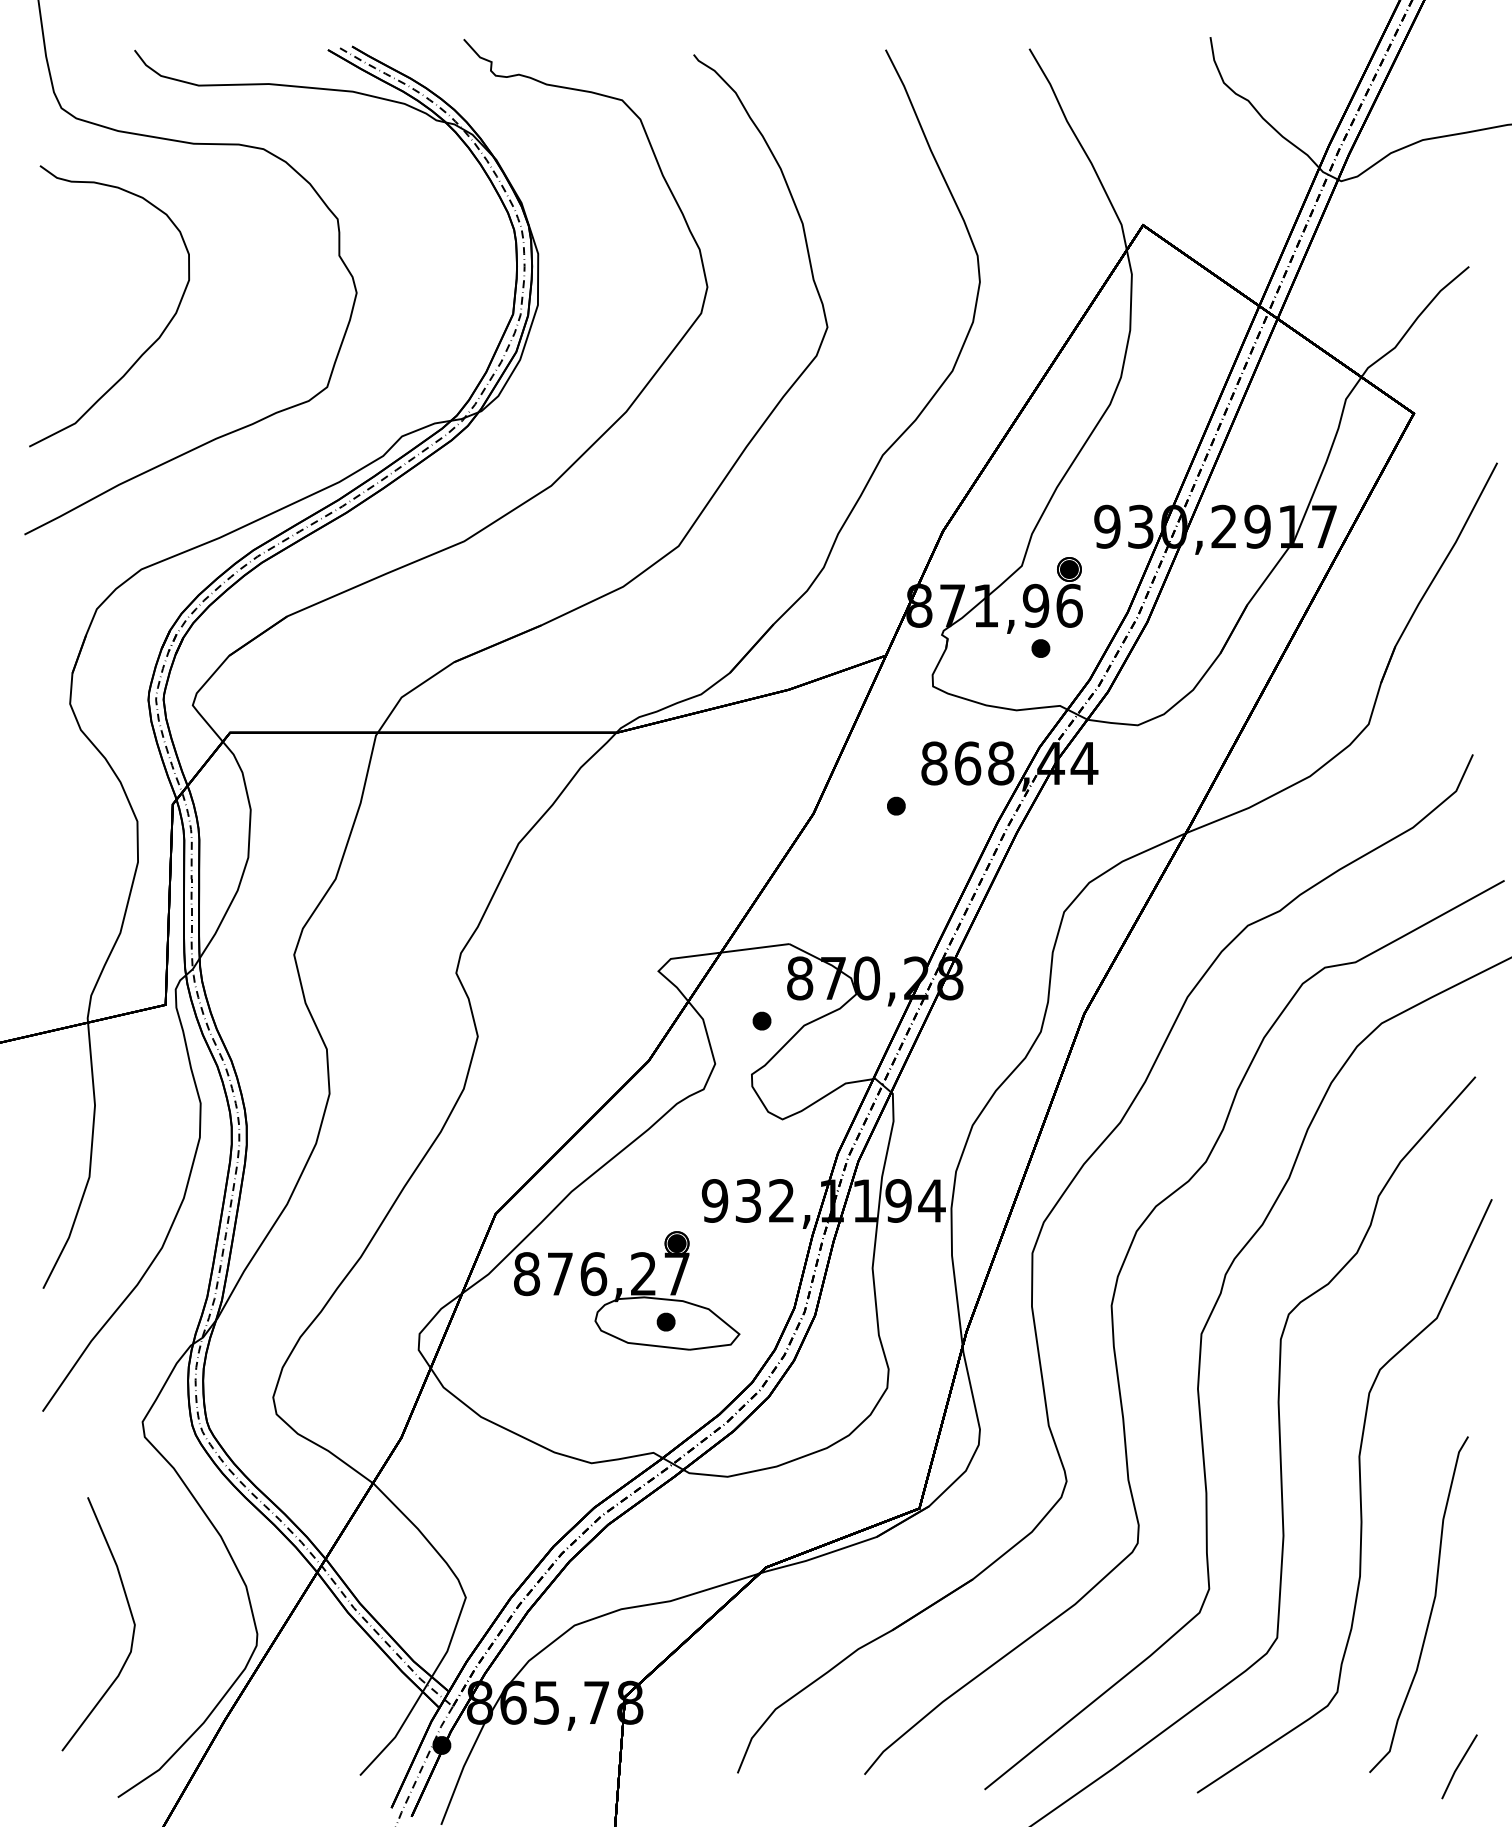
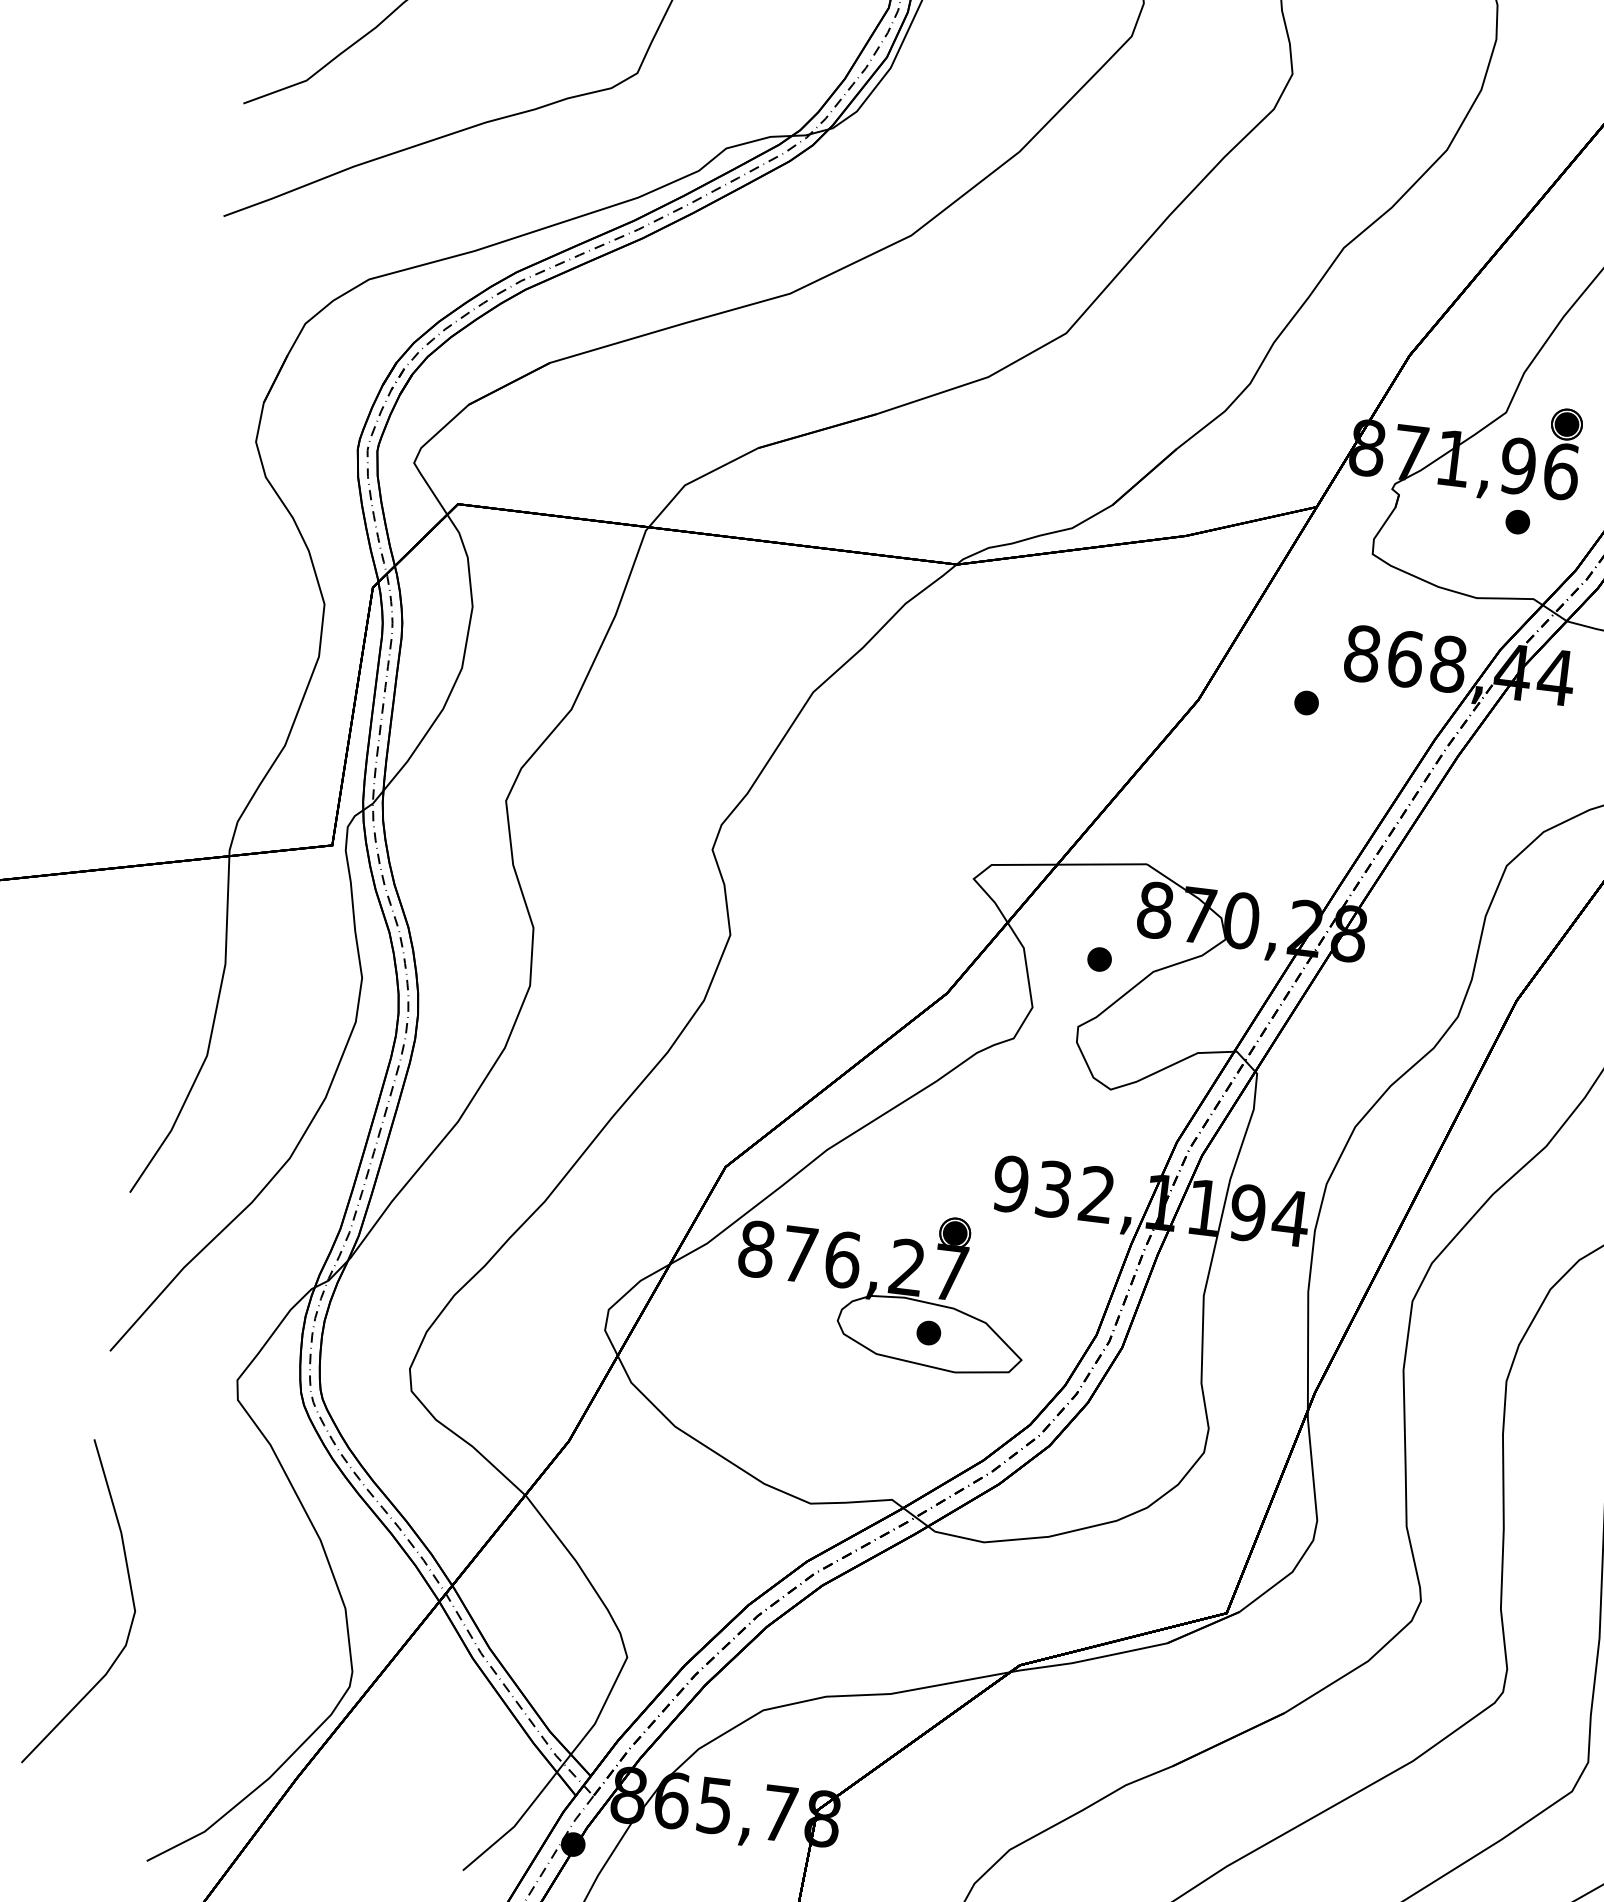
curve: (130, 1614) -> (131, 1597), moved

